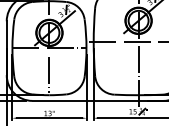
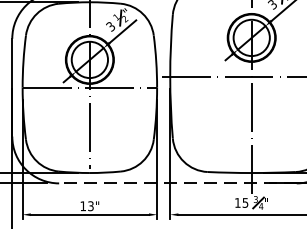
line: (97, 100) -> (177, 182), solid -> dashed

